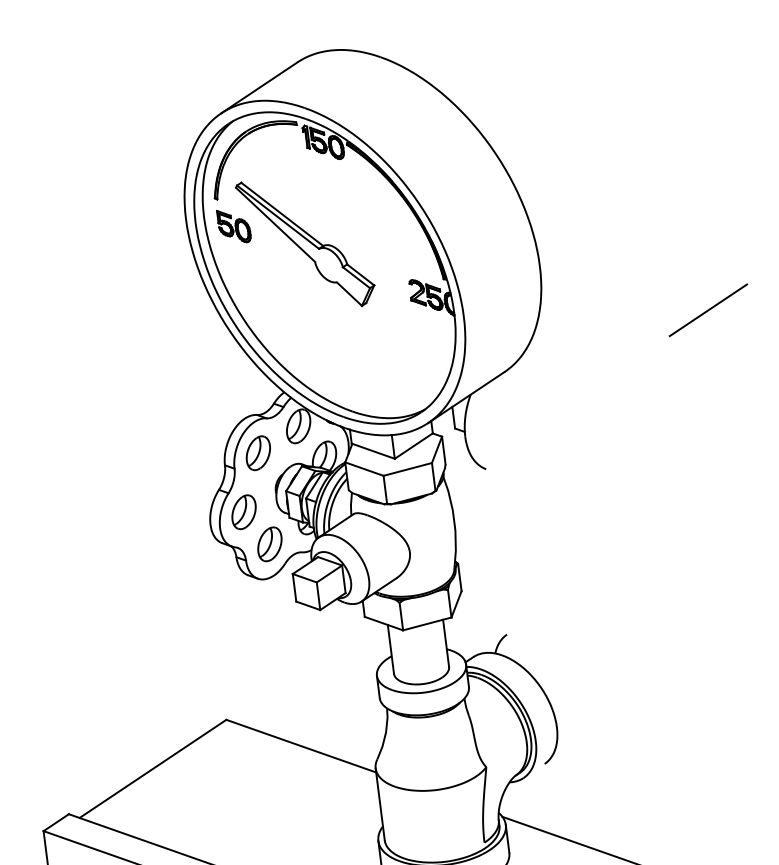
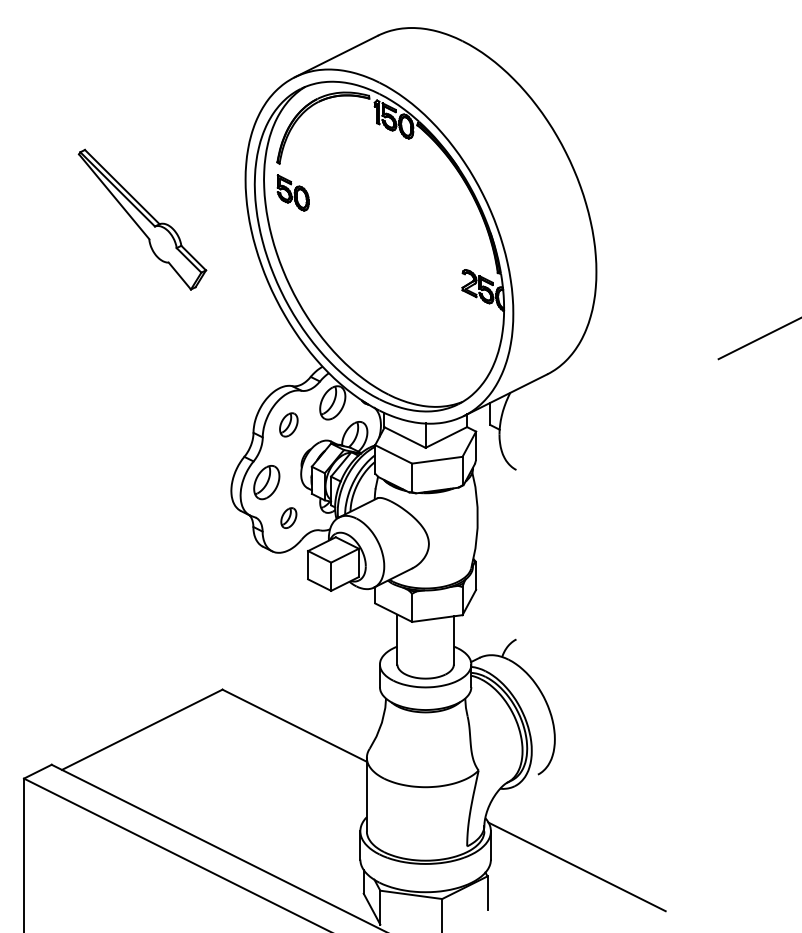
part: (306, 243) -> (142, 219), moved
part: (258, 452) -> (288, 424), size x0.7
part: (269, 543) -> (288, 517), size x0.6

